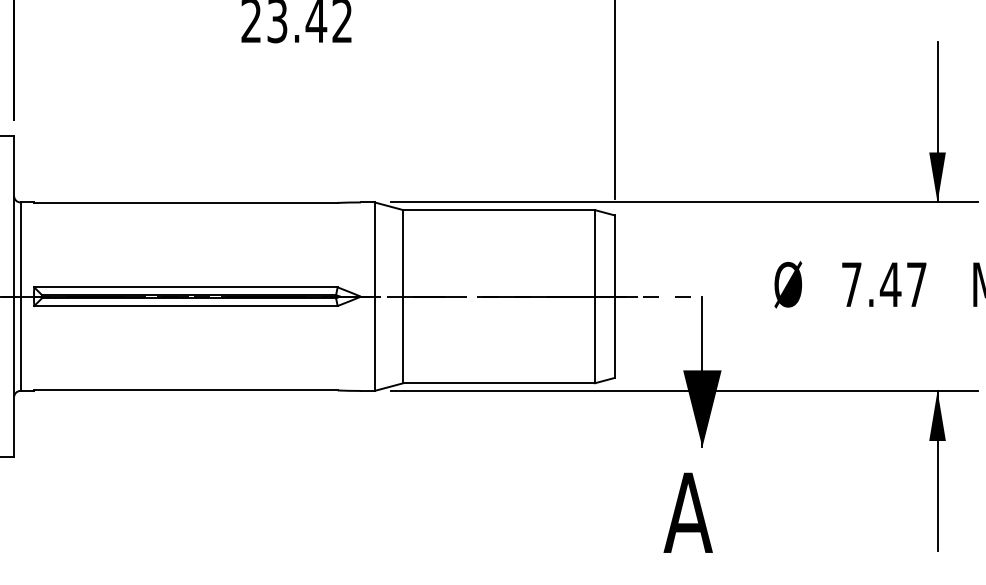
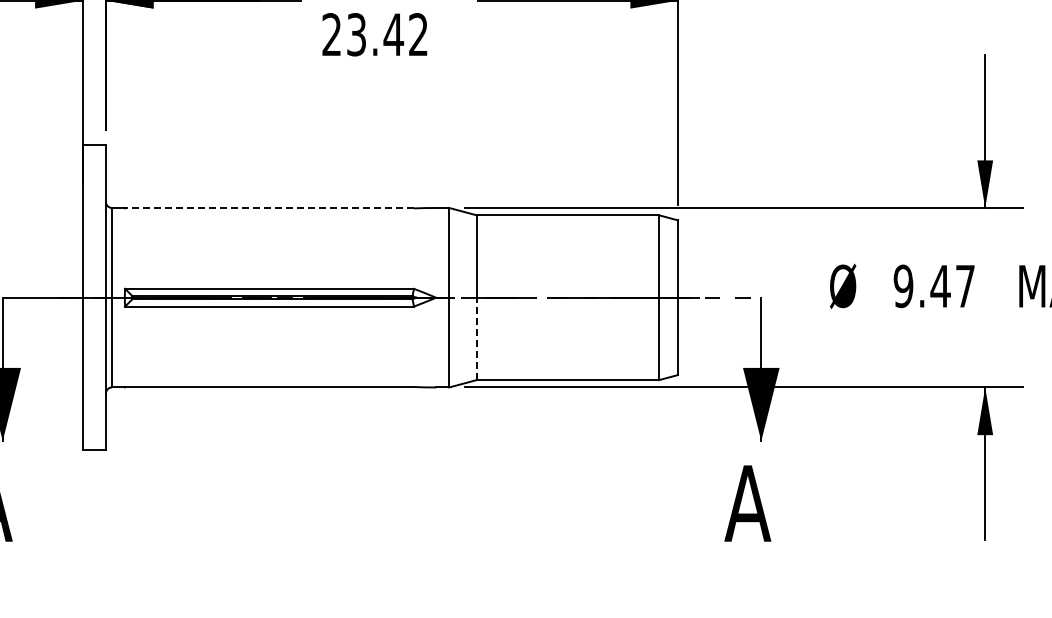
line: (185, 202) -> (269, 208), solid -> dashed
text: (851, 284) -> (903, 286), 7.47 -> 9.47
line: (403, 339) -> (476, 338), solid -> dashed

